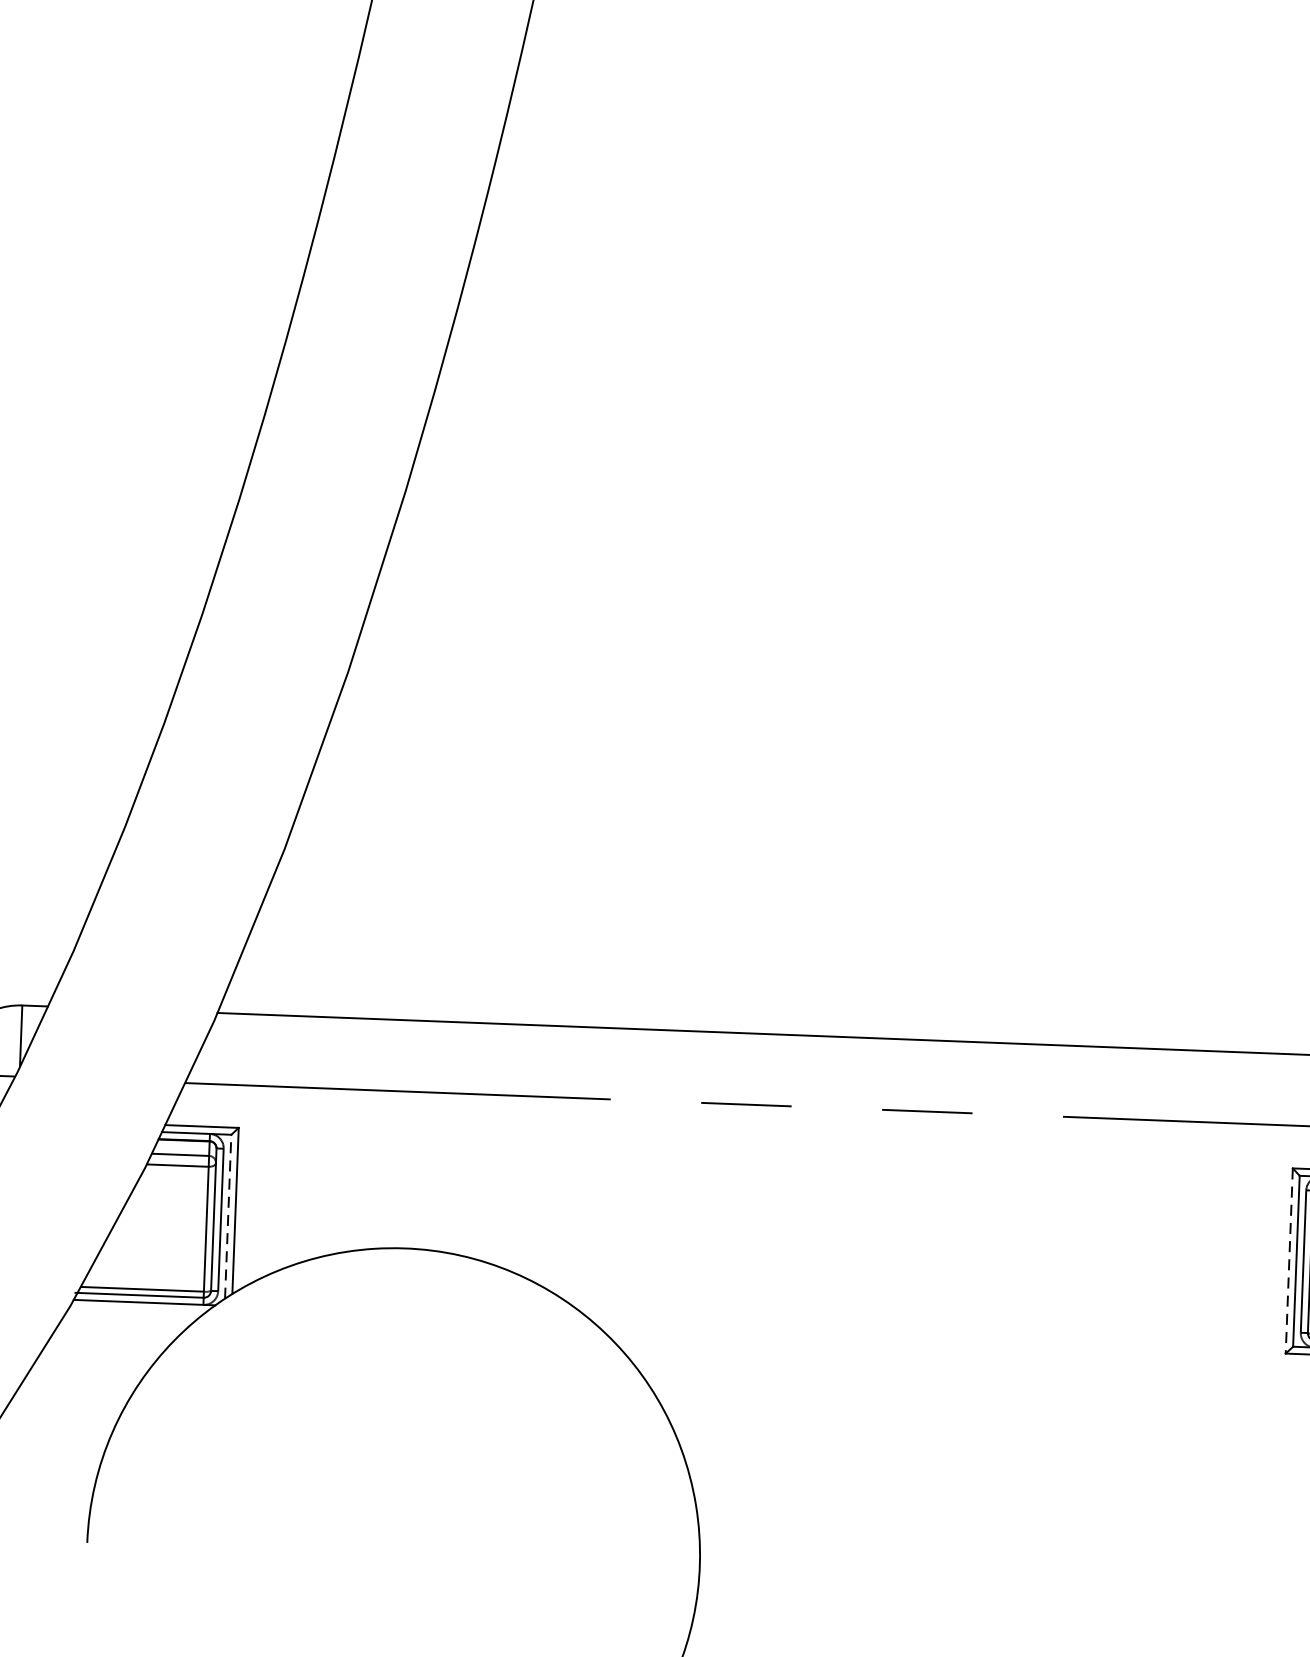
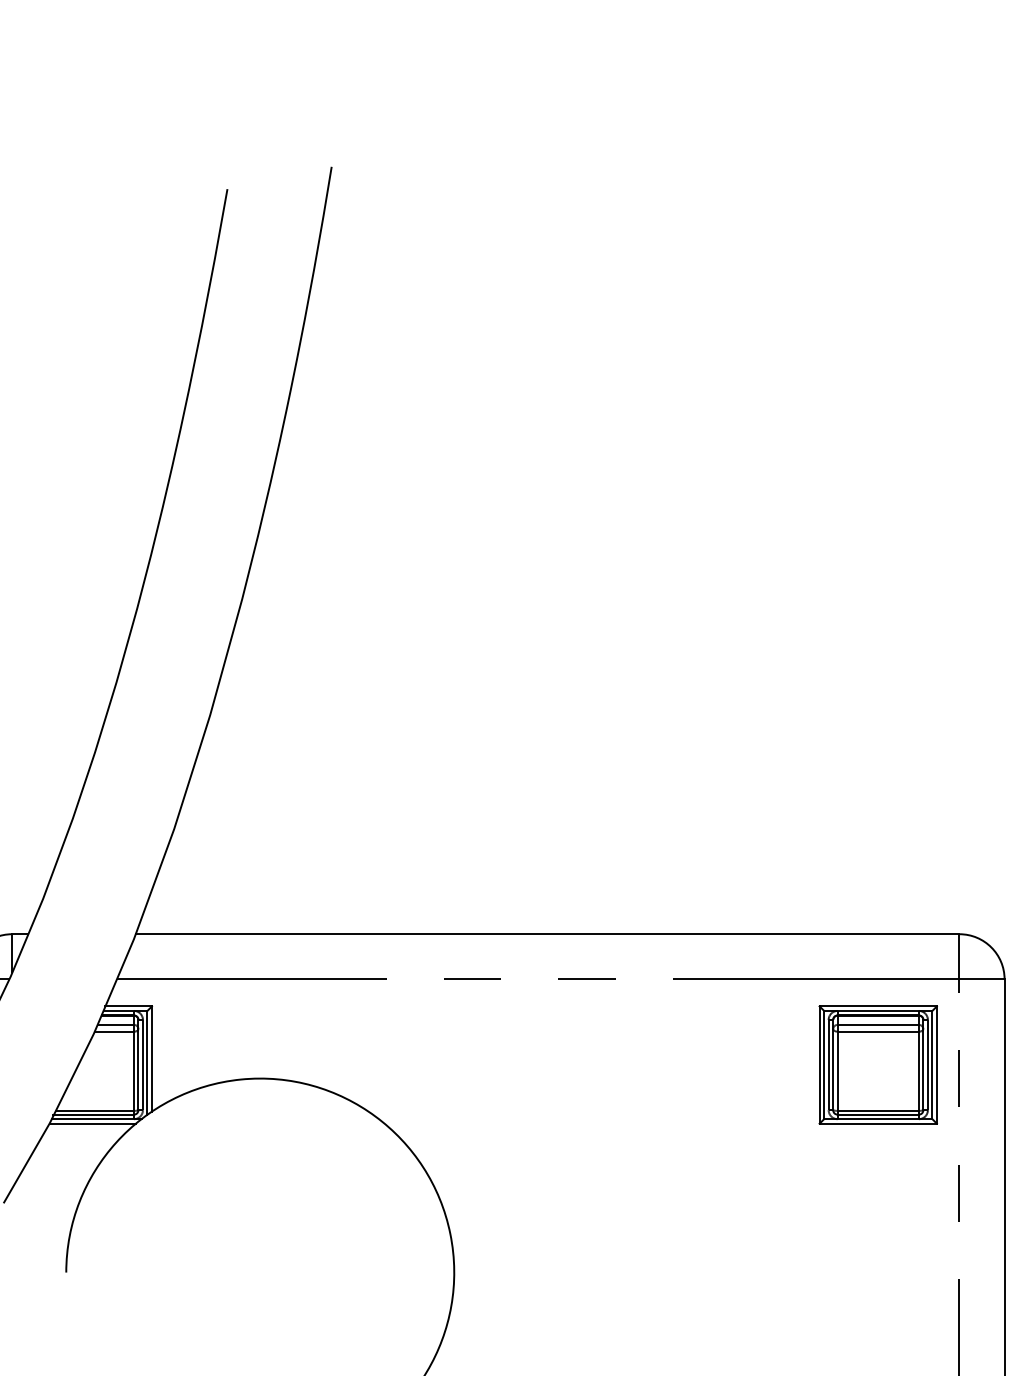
line: (228, 1216) -> (147, 1062), dashed -> solid
line: (1289, 1261) -> (819, 1065), dashed -> solid
line: (137, 1309) -> (92, 1123), added

